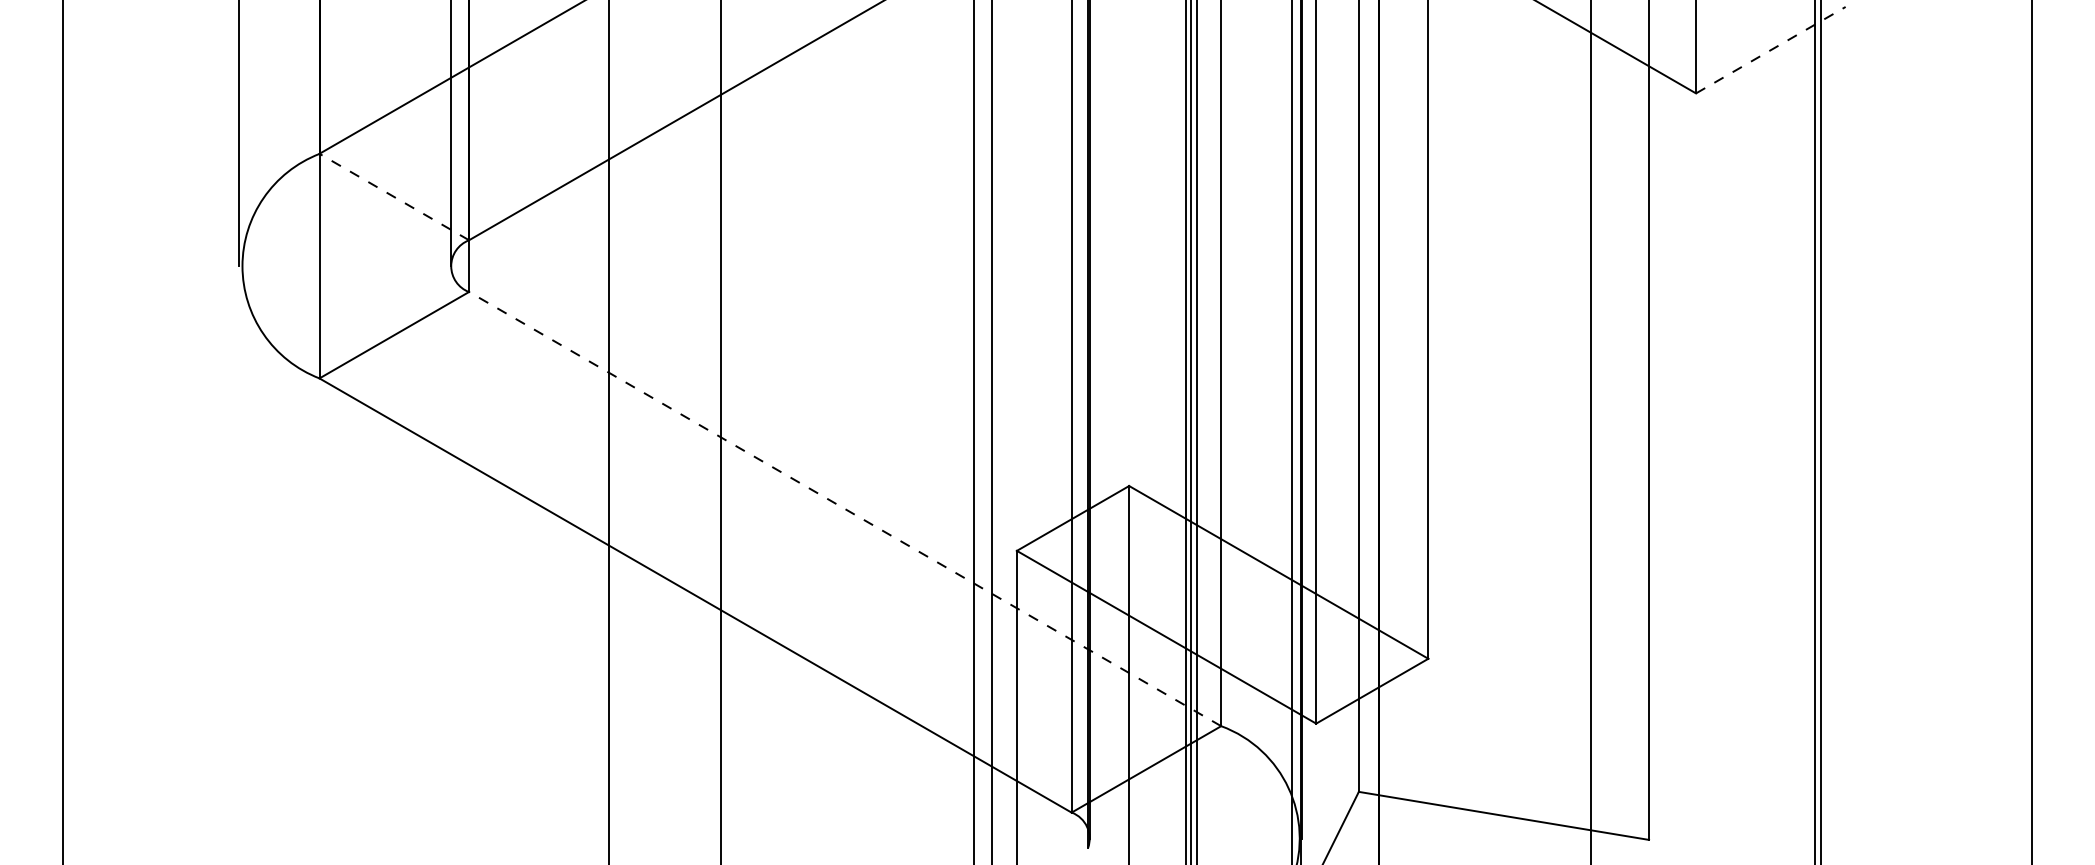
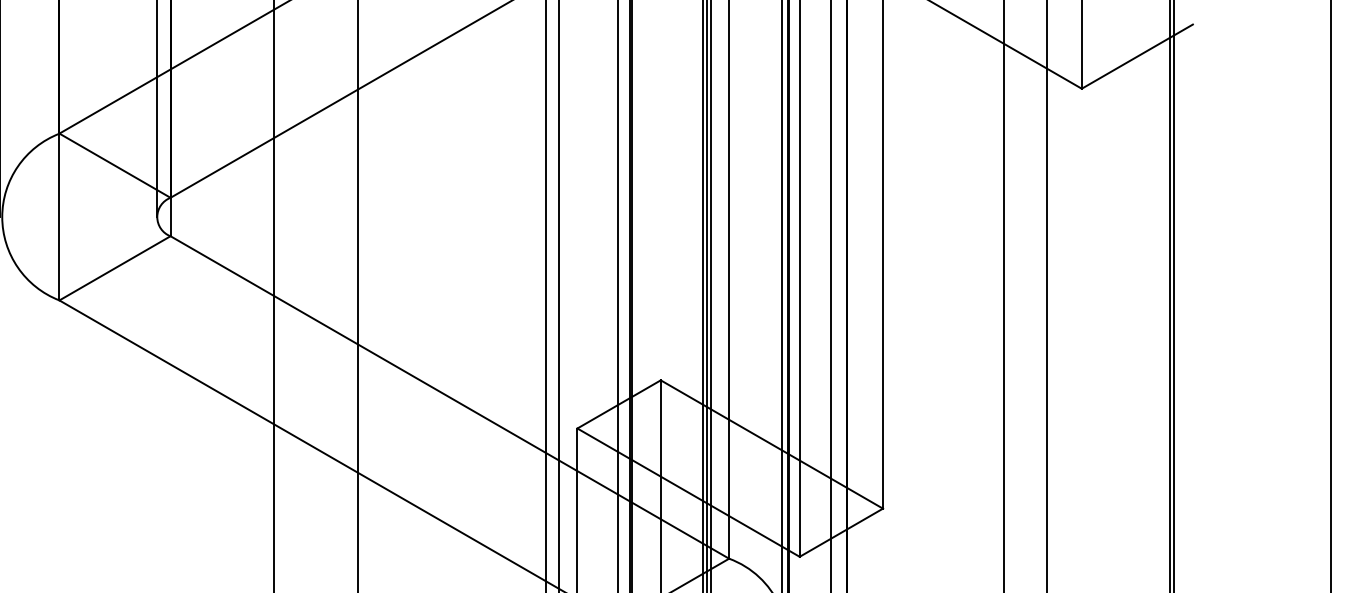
line: (1771, 49) -> (1137, 56), dashed -> solid
line: (393, 196) -> (114, 165), dashed -> solid
line: (844, 508) -> (449, 397), dashed -> solid

